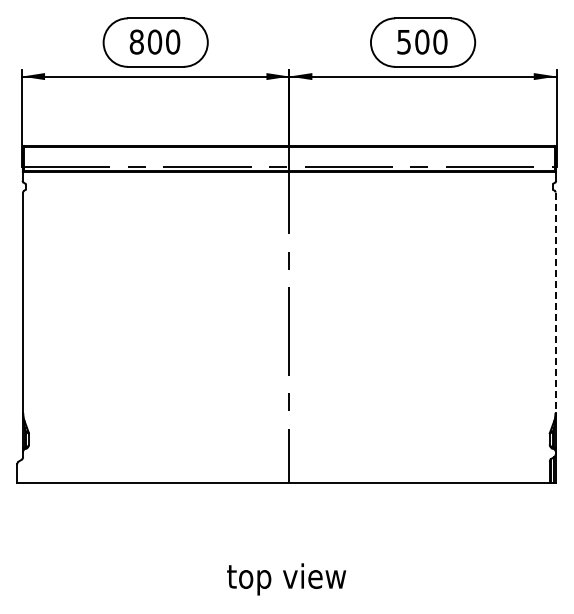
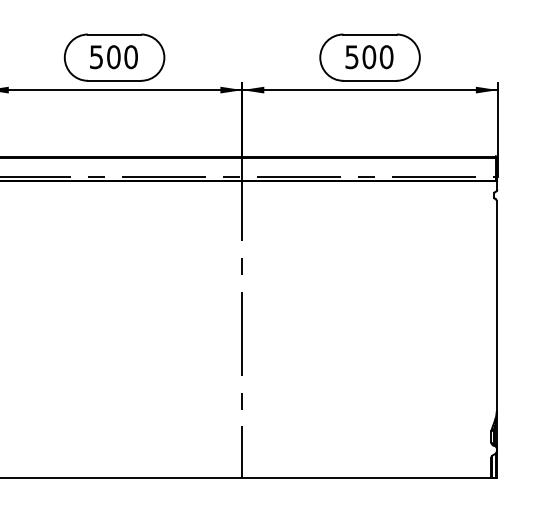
text: (136, 41) -> (96, 56), 800 -> 500
line: (555, 303) -> (496, 306), dashed -> solid

